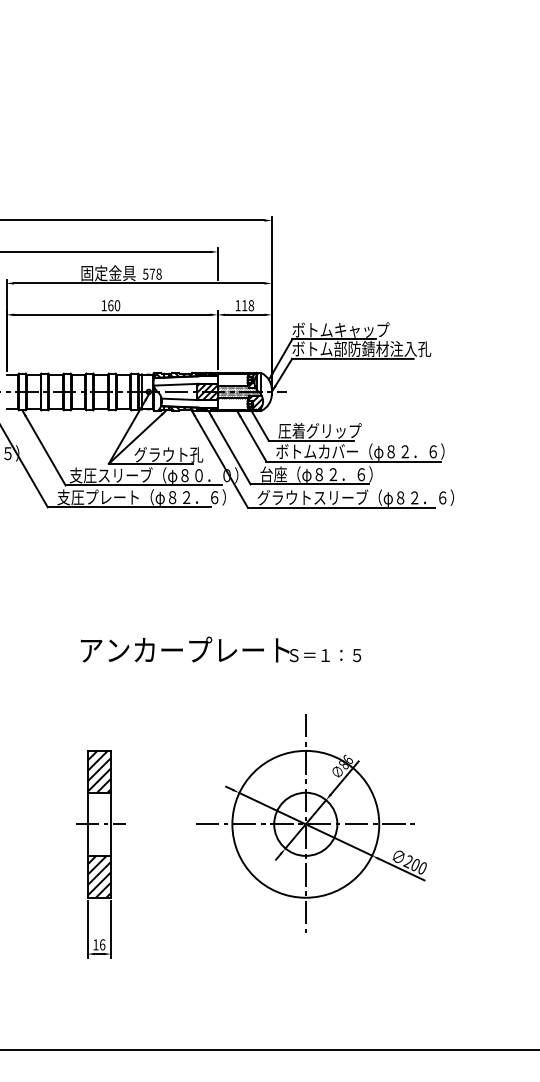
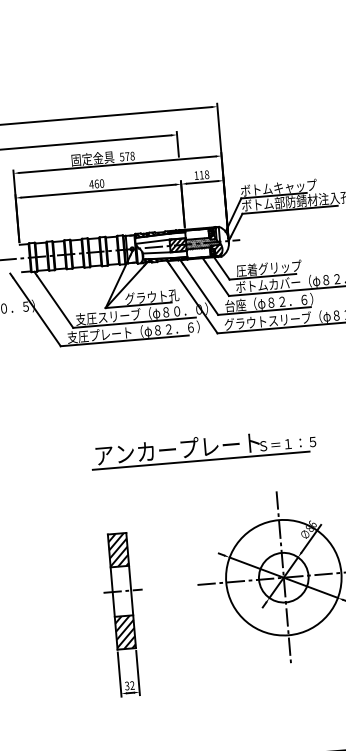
text: (104, 305) -> (91, 184), 160 -> 460
line: (213, 667) -> (201, 460), added
text: (99, 944) -> (130, 685), 16 -> 32

